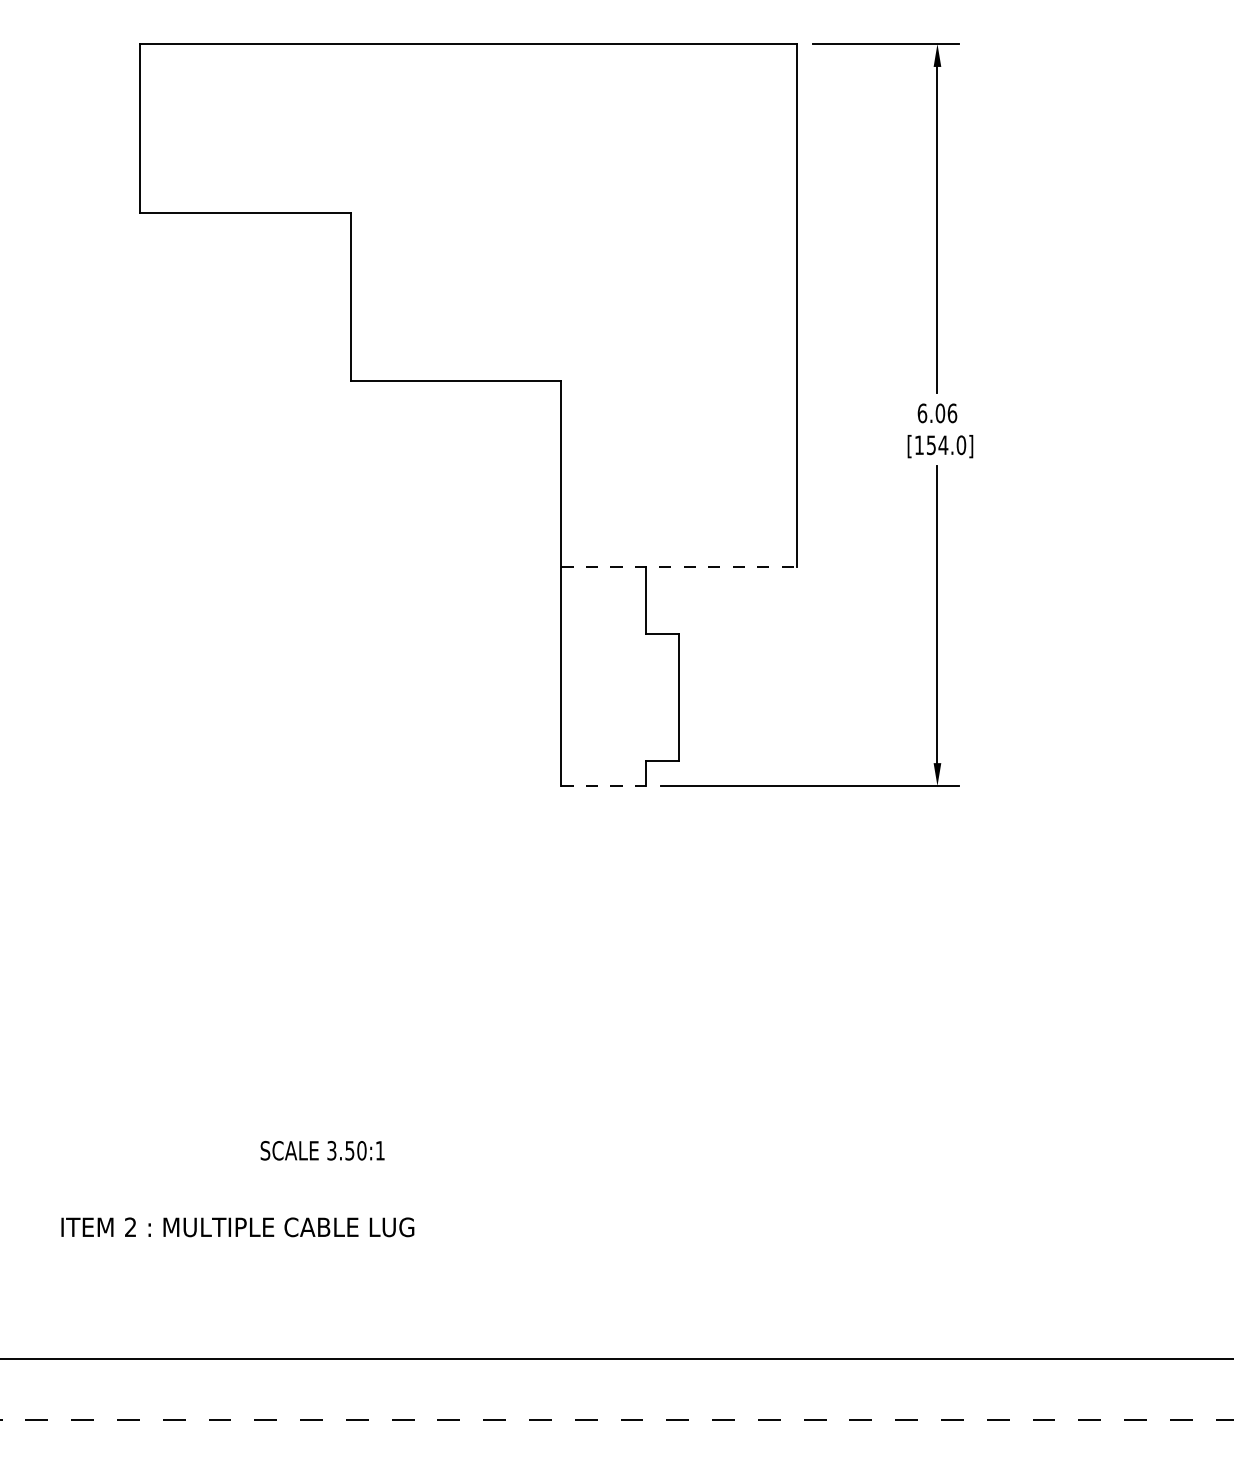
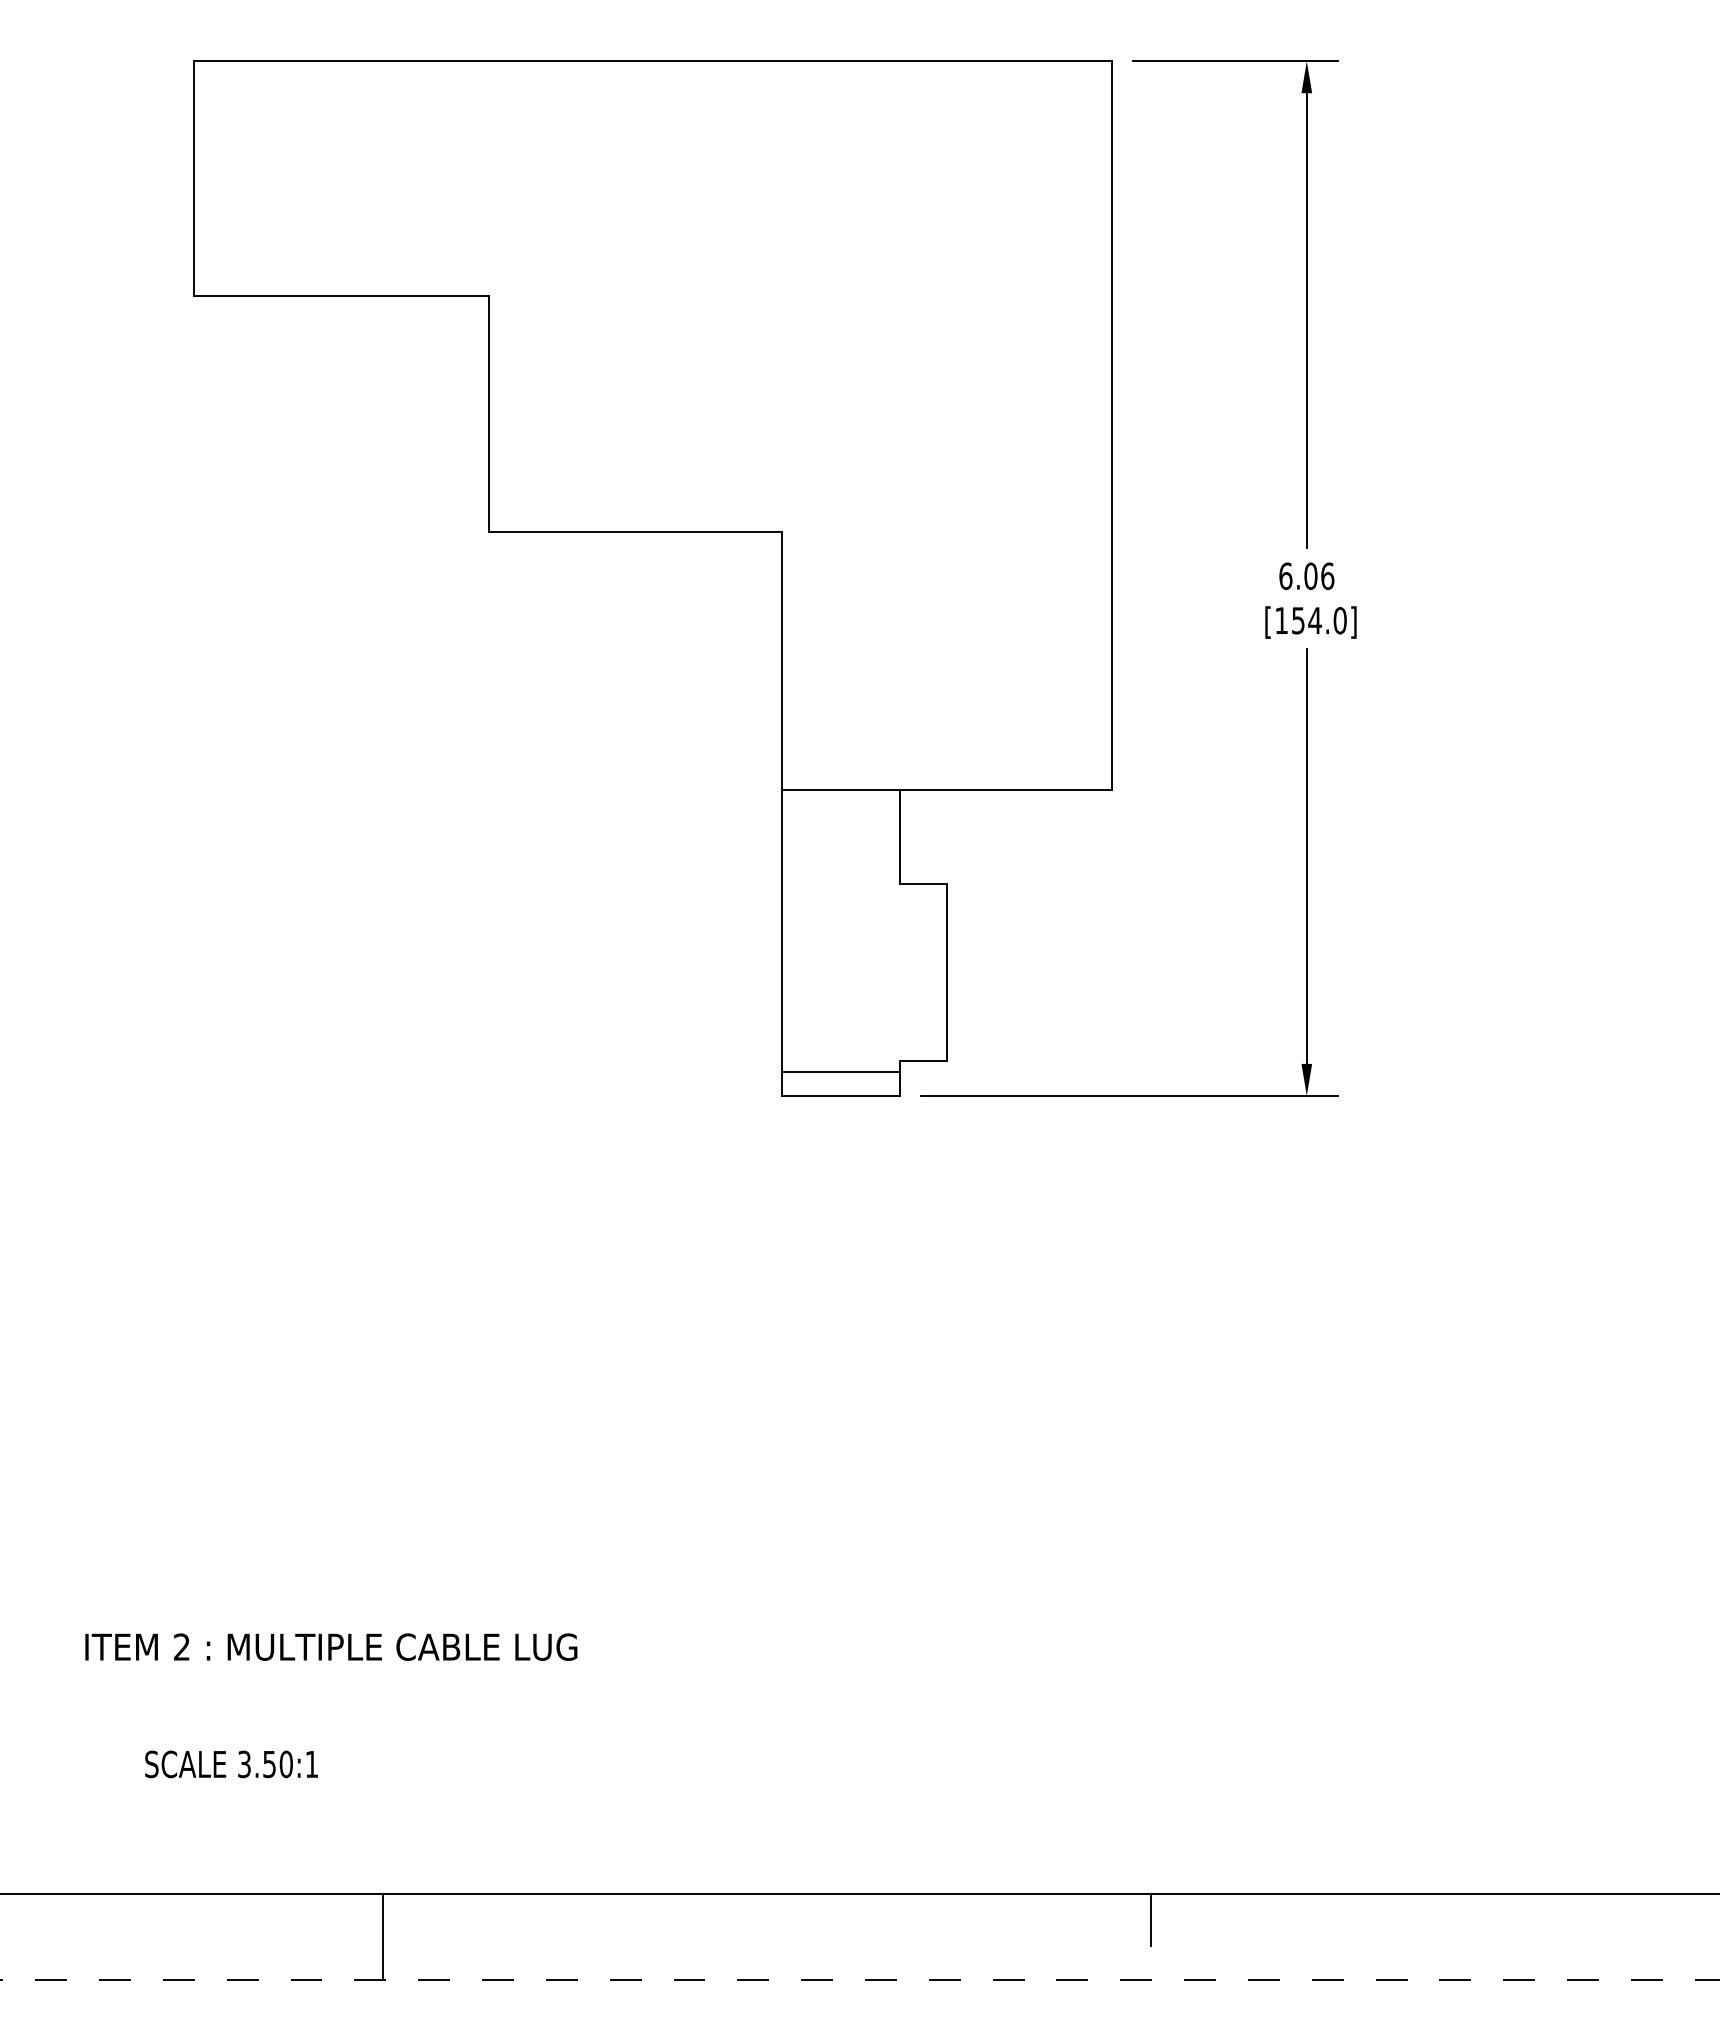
line: (679, 567) -> (946, 790), dashed -> solid
line: (603, 769) -> (840, 1072), added
line: (603, 785) -> (841, 1095), dashed -> solid
text: (322, 1150) -> (231, 1764), moved
text: (237, 1226) -> (331, 1646), moved
line: (826, 1376) -> (1151, 1919), added
line: (275, 1388) -> (383, 1936), added

